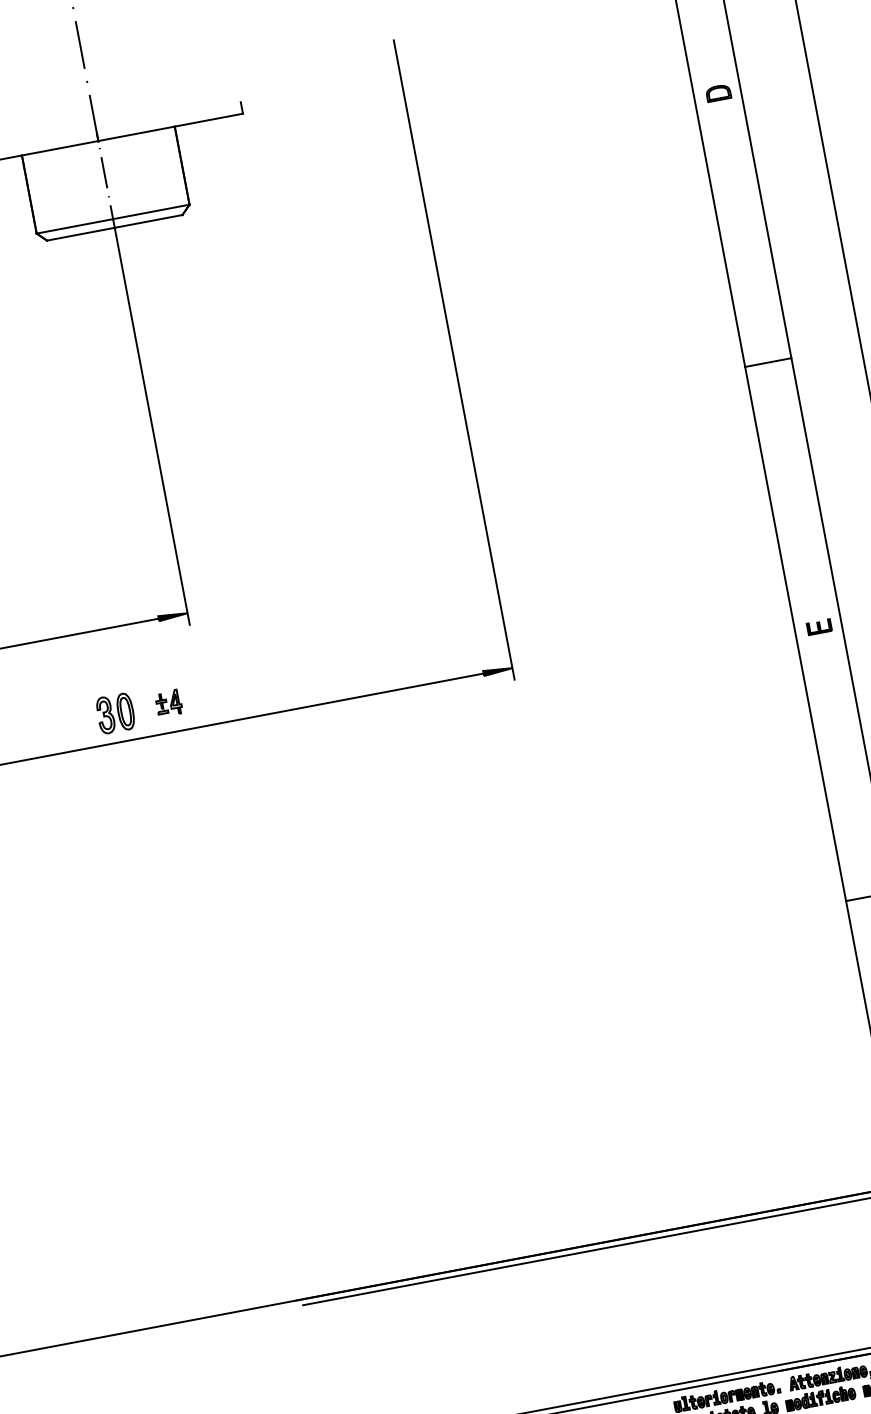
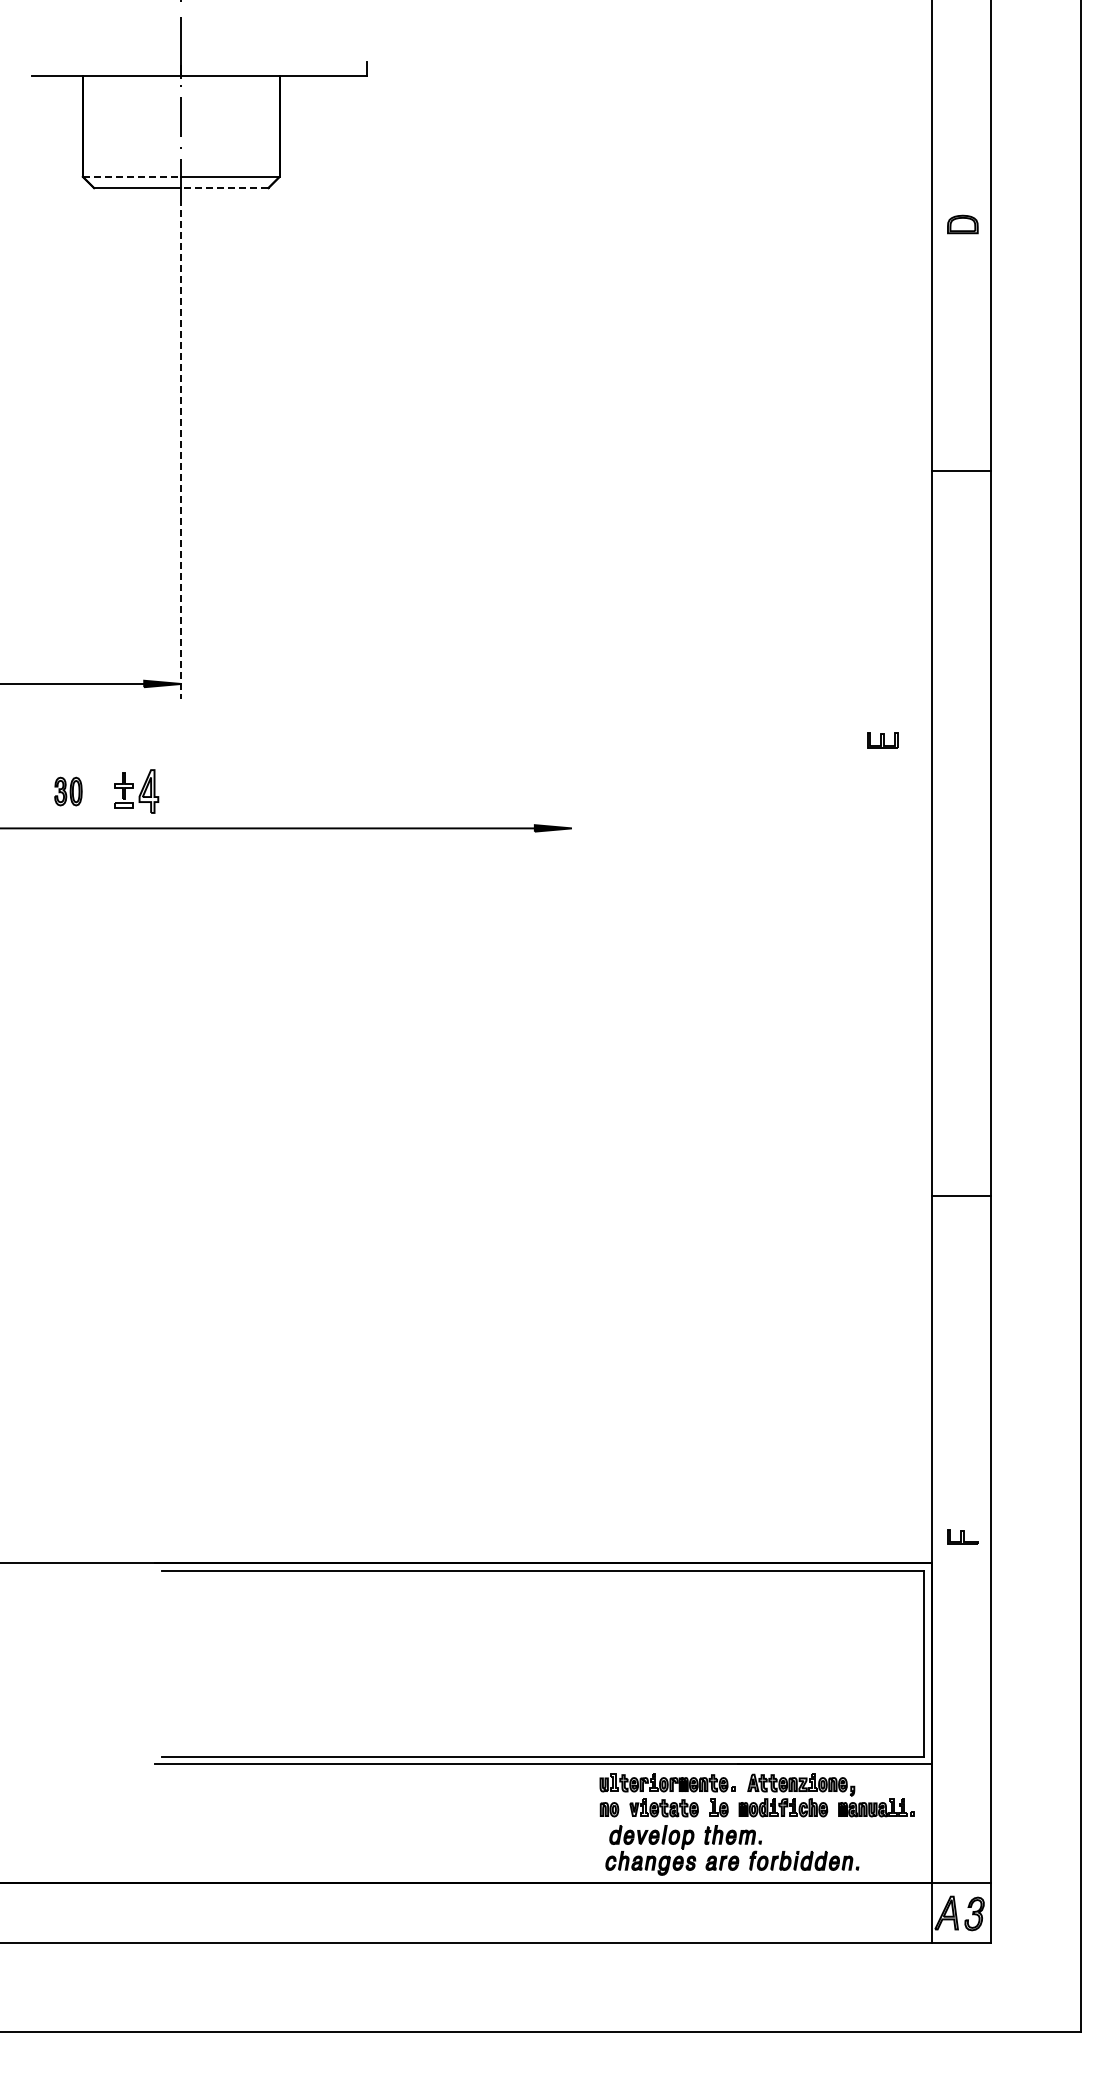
part: (718, 93) -> (962, 224), moved
line: (148, 221) -> (224, 188), solid -> dashed
line: (75, 225) -> (132, 176), solid -> dashed
line: (453, 359) -> (571, 431), removed
line: (768, 362) -> (961, 470), moved
line: (153, 430) -> (181, 449), solid -> dashed
part: (819, 627) -> (882, 740), moved
part: (169, 703) -> (137, 791), size x1.4
part: (115, 713) -> (68, 791), size x0.6

